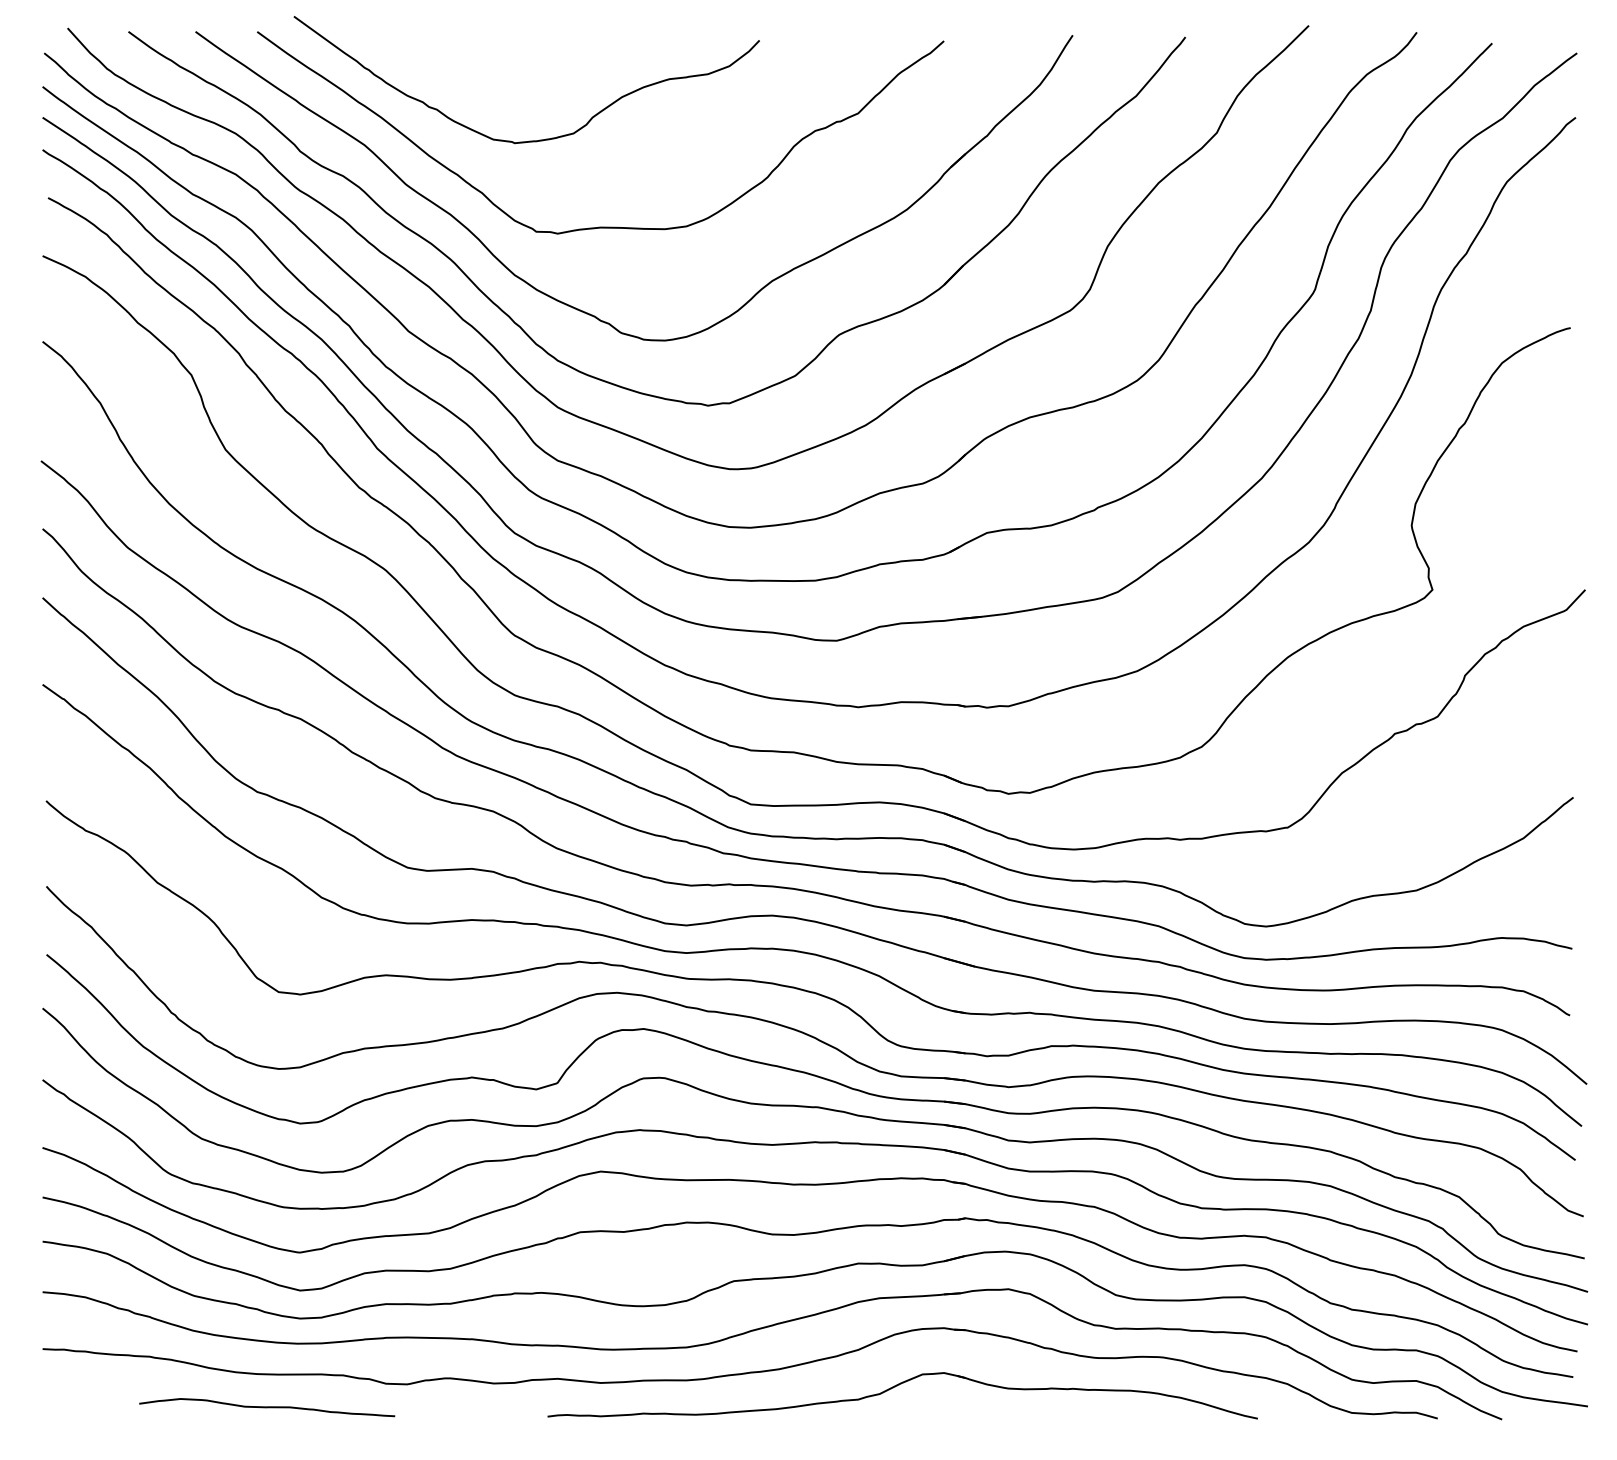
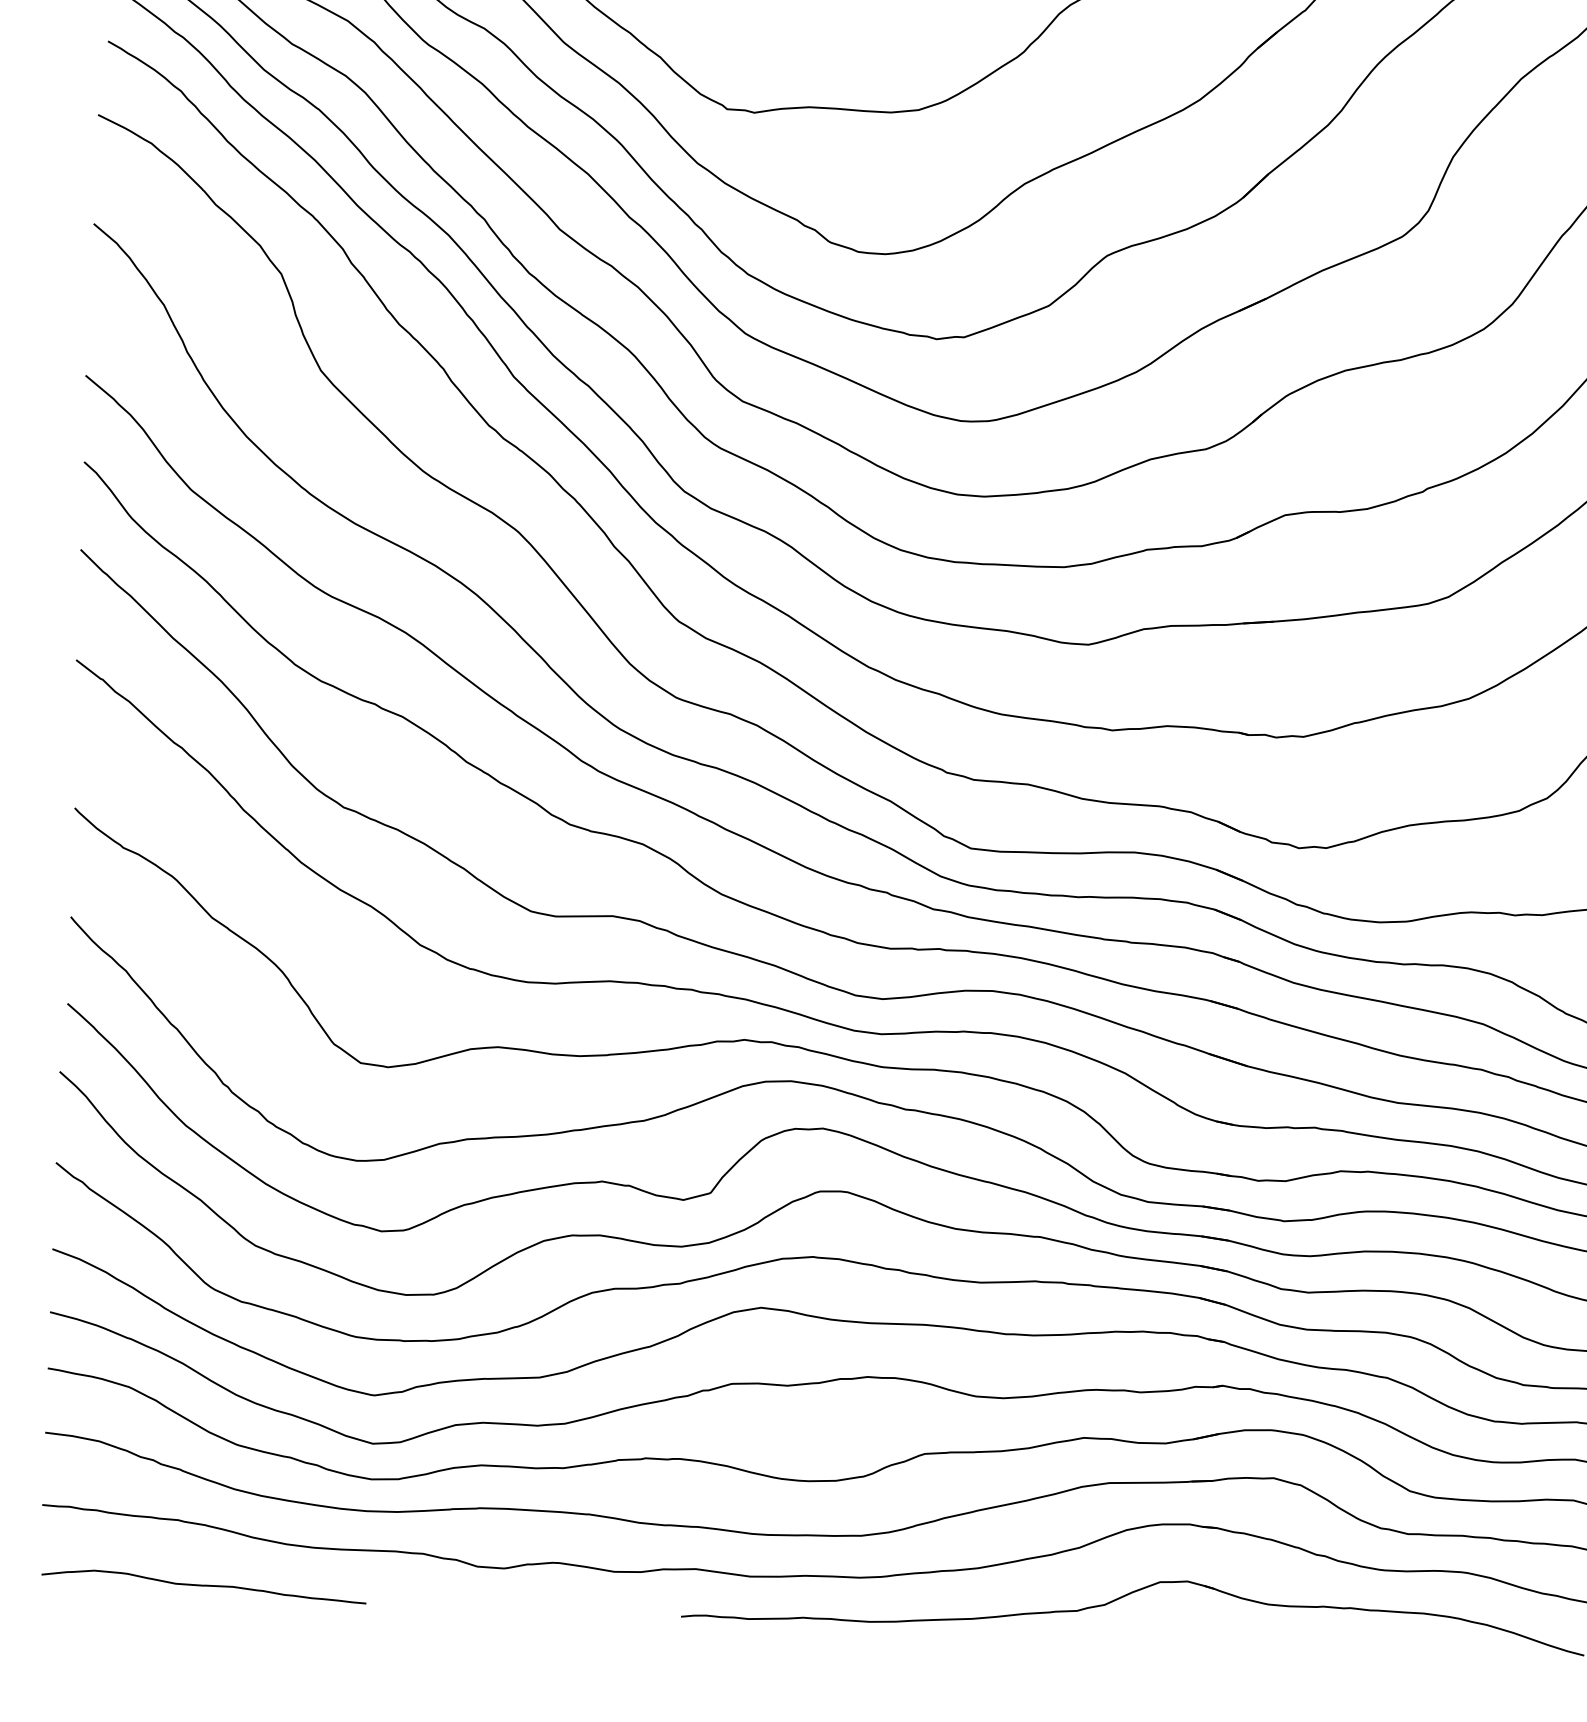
curve: (267, 1407) -> (204, 1585), moved

